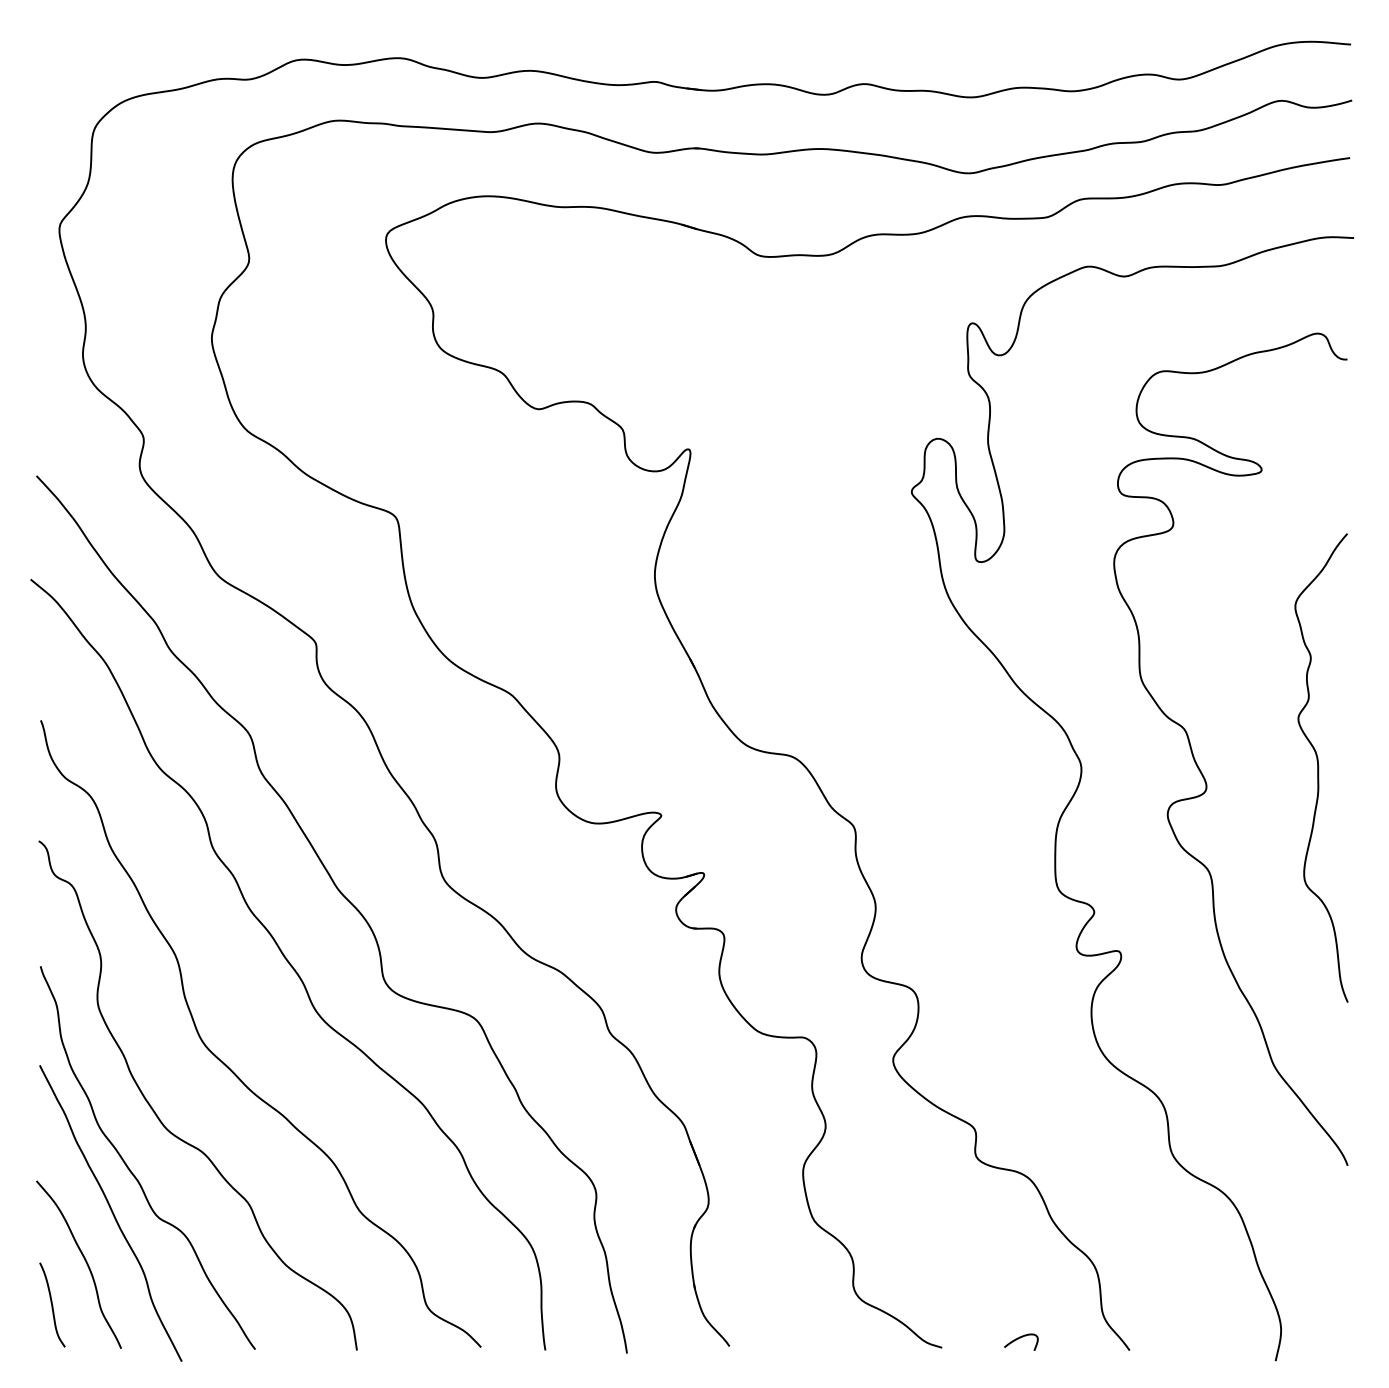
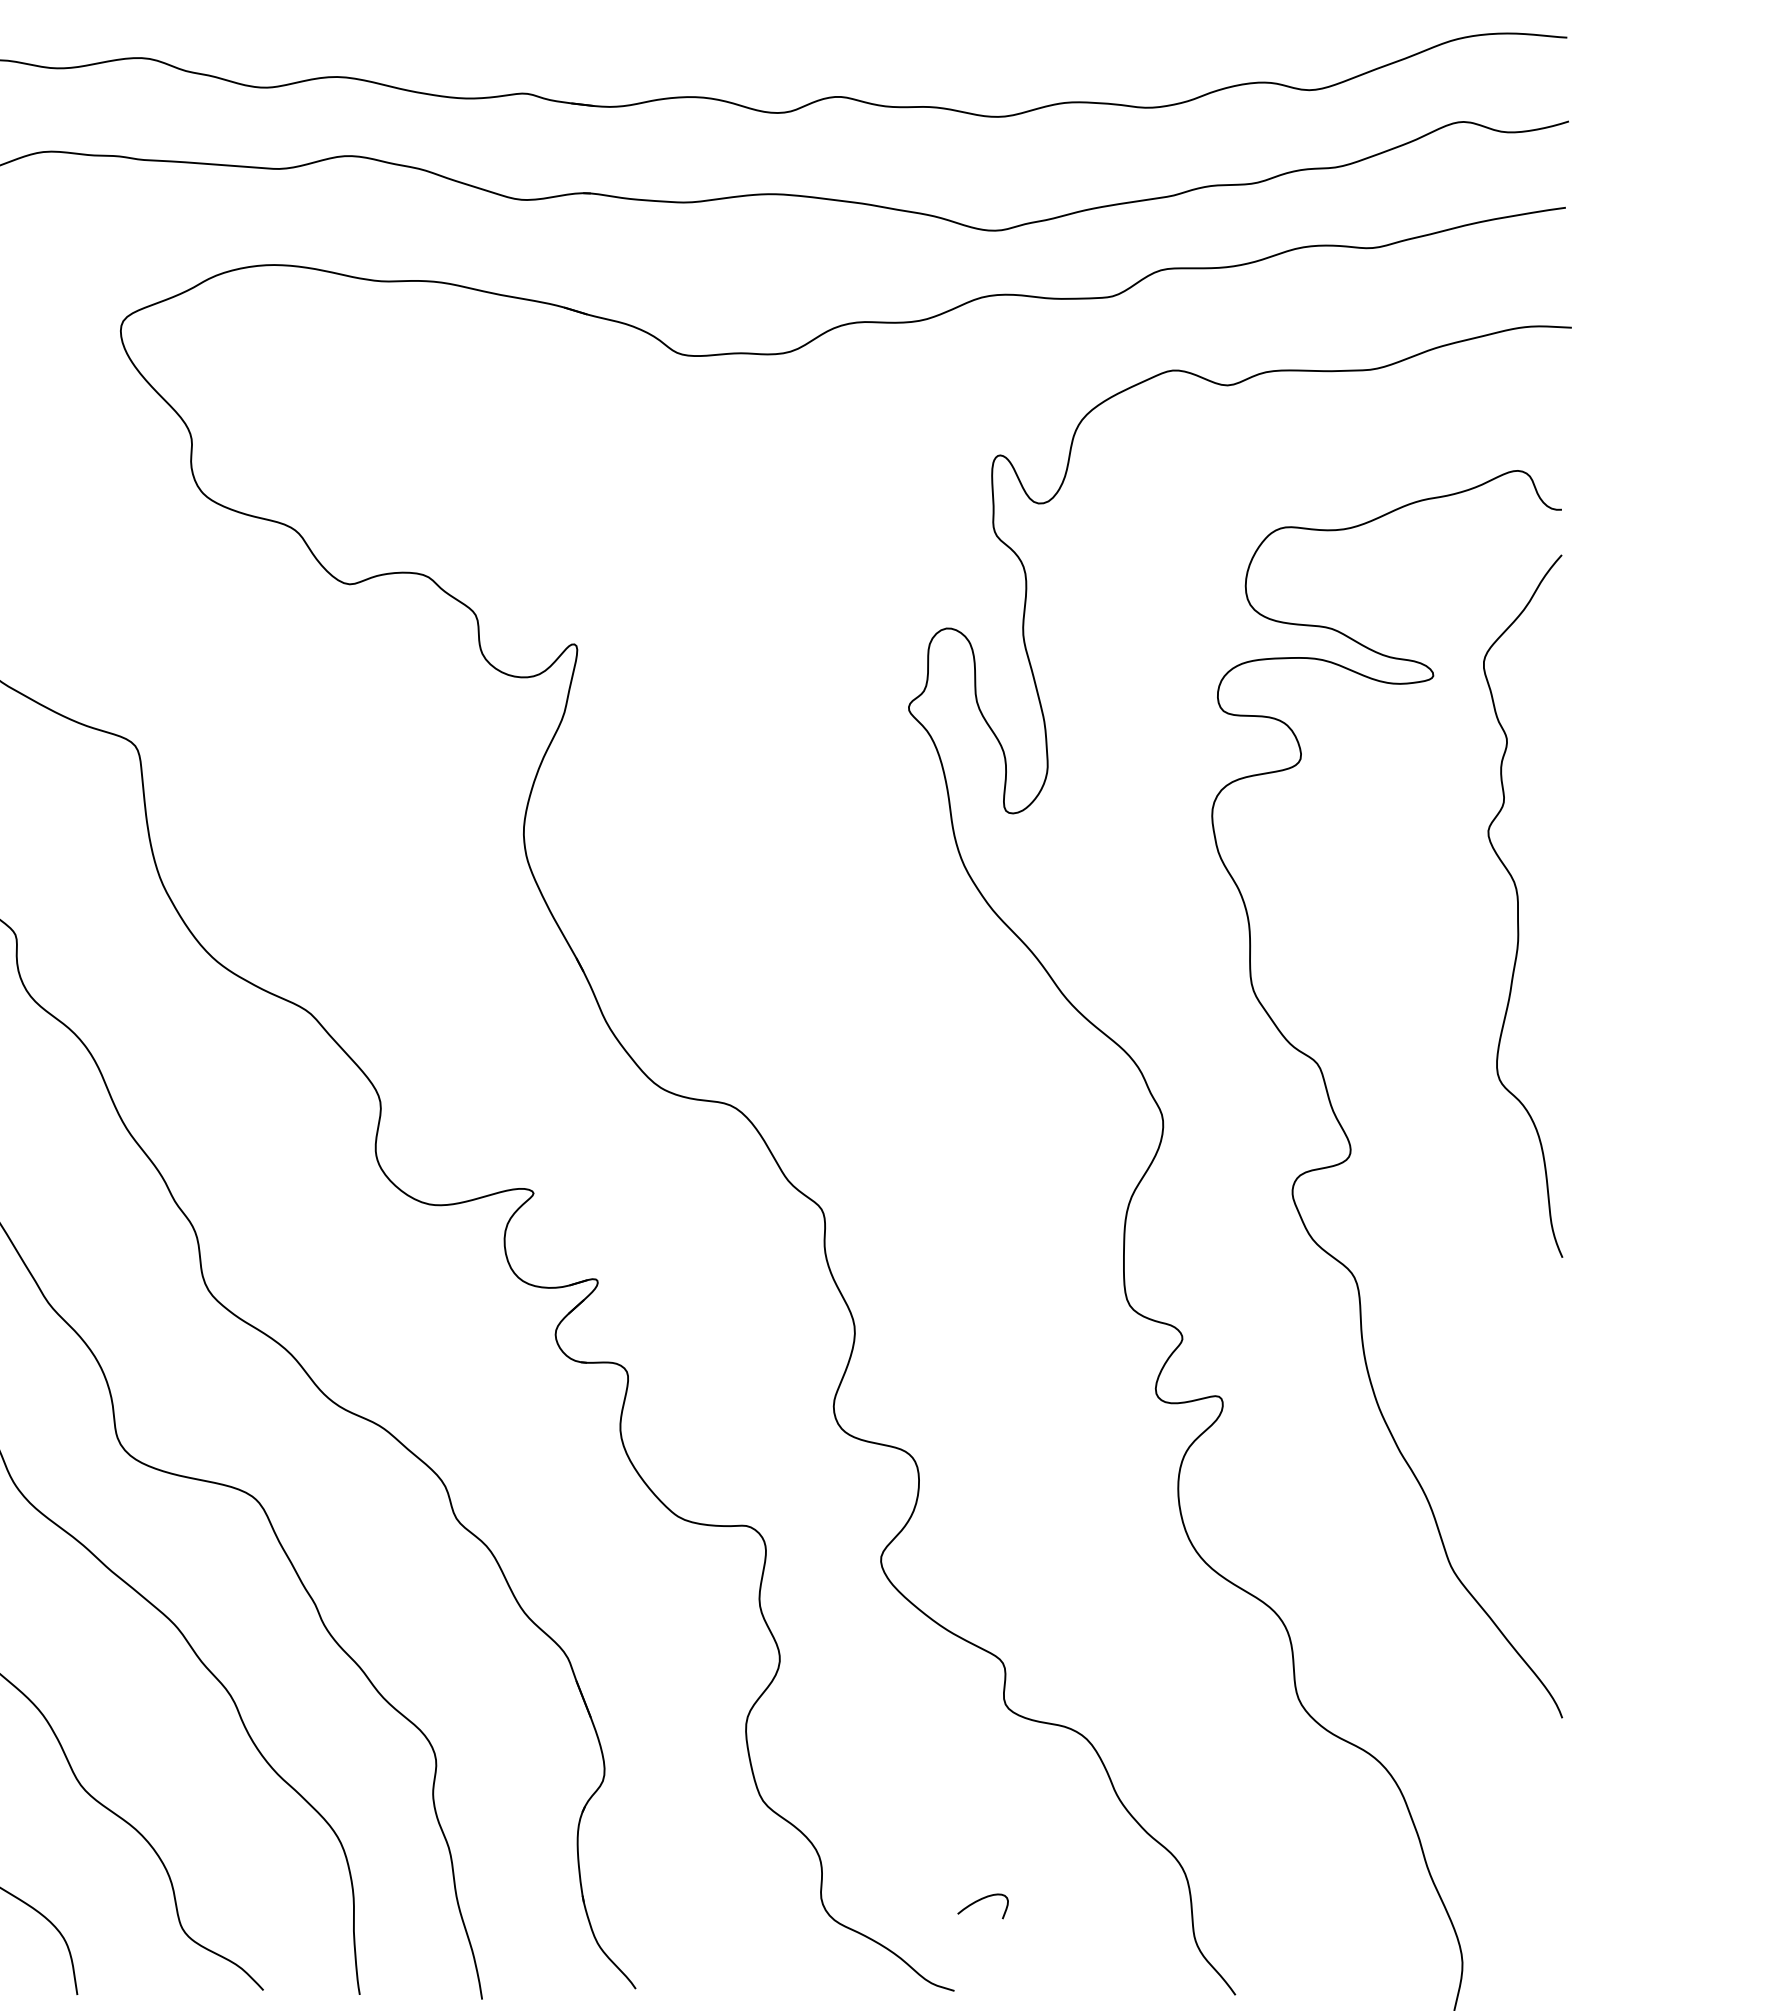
curve: (1319, 767) -> (1519, 905), moved
curve: (1020, 1338) -> (981, 1900), moved

